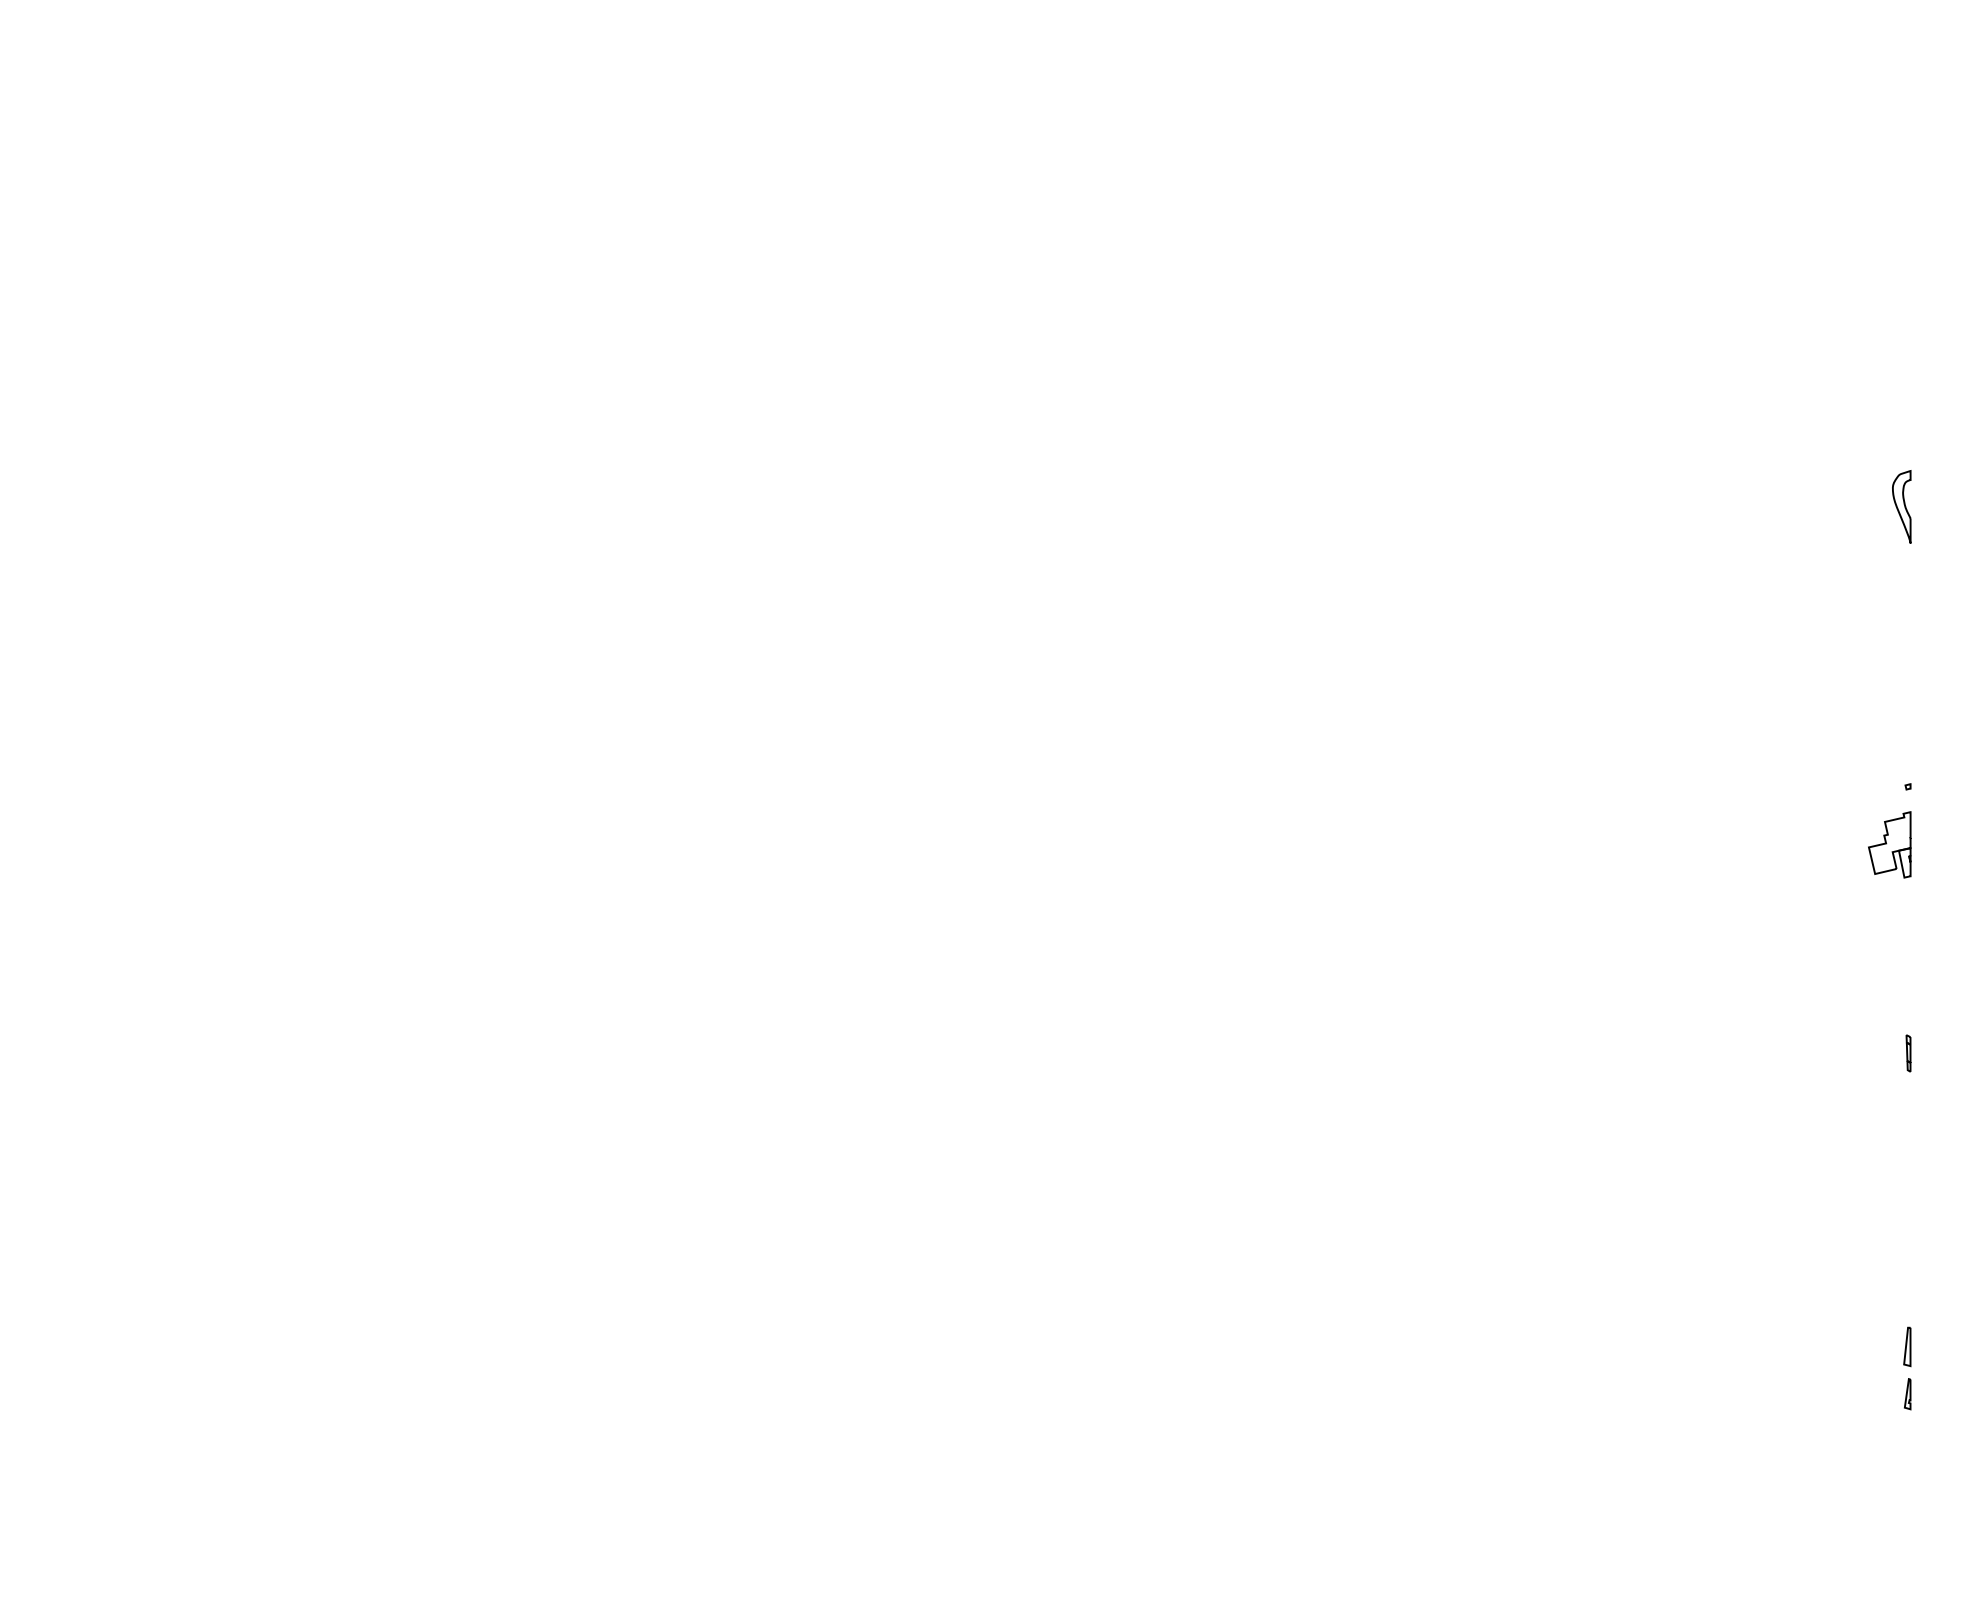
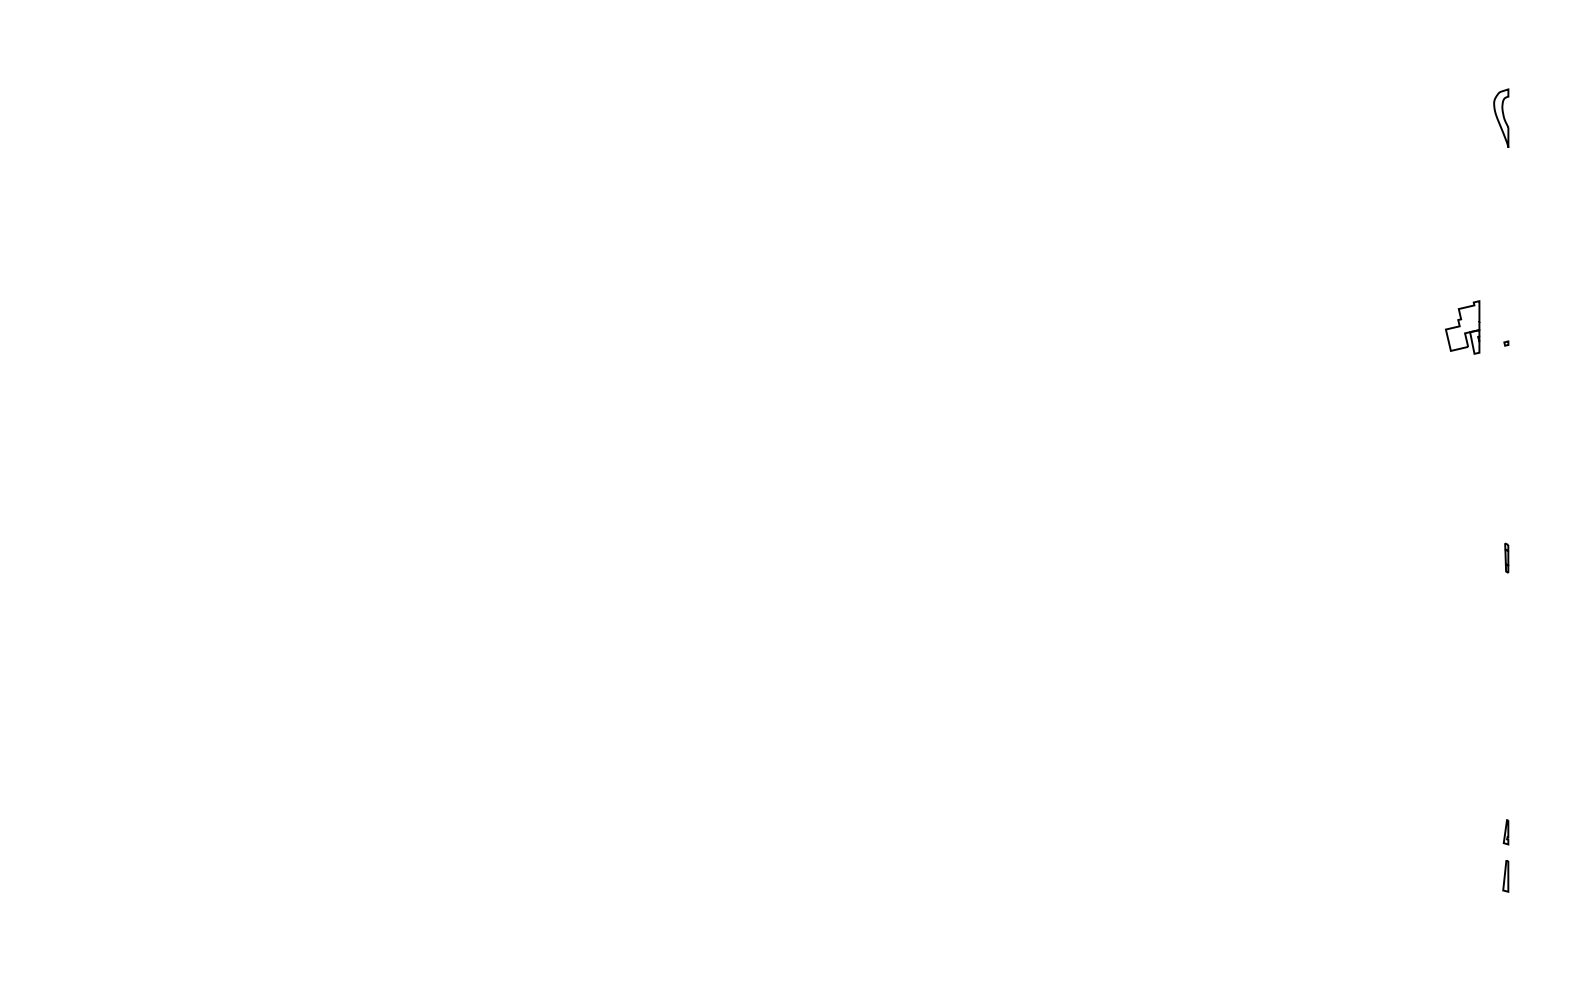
part: (1889, 844) -> (1462, 327), moved
part: (1907, 1346) -> (1505, 875), moved

